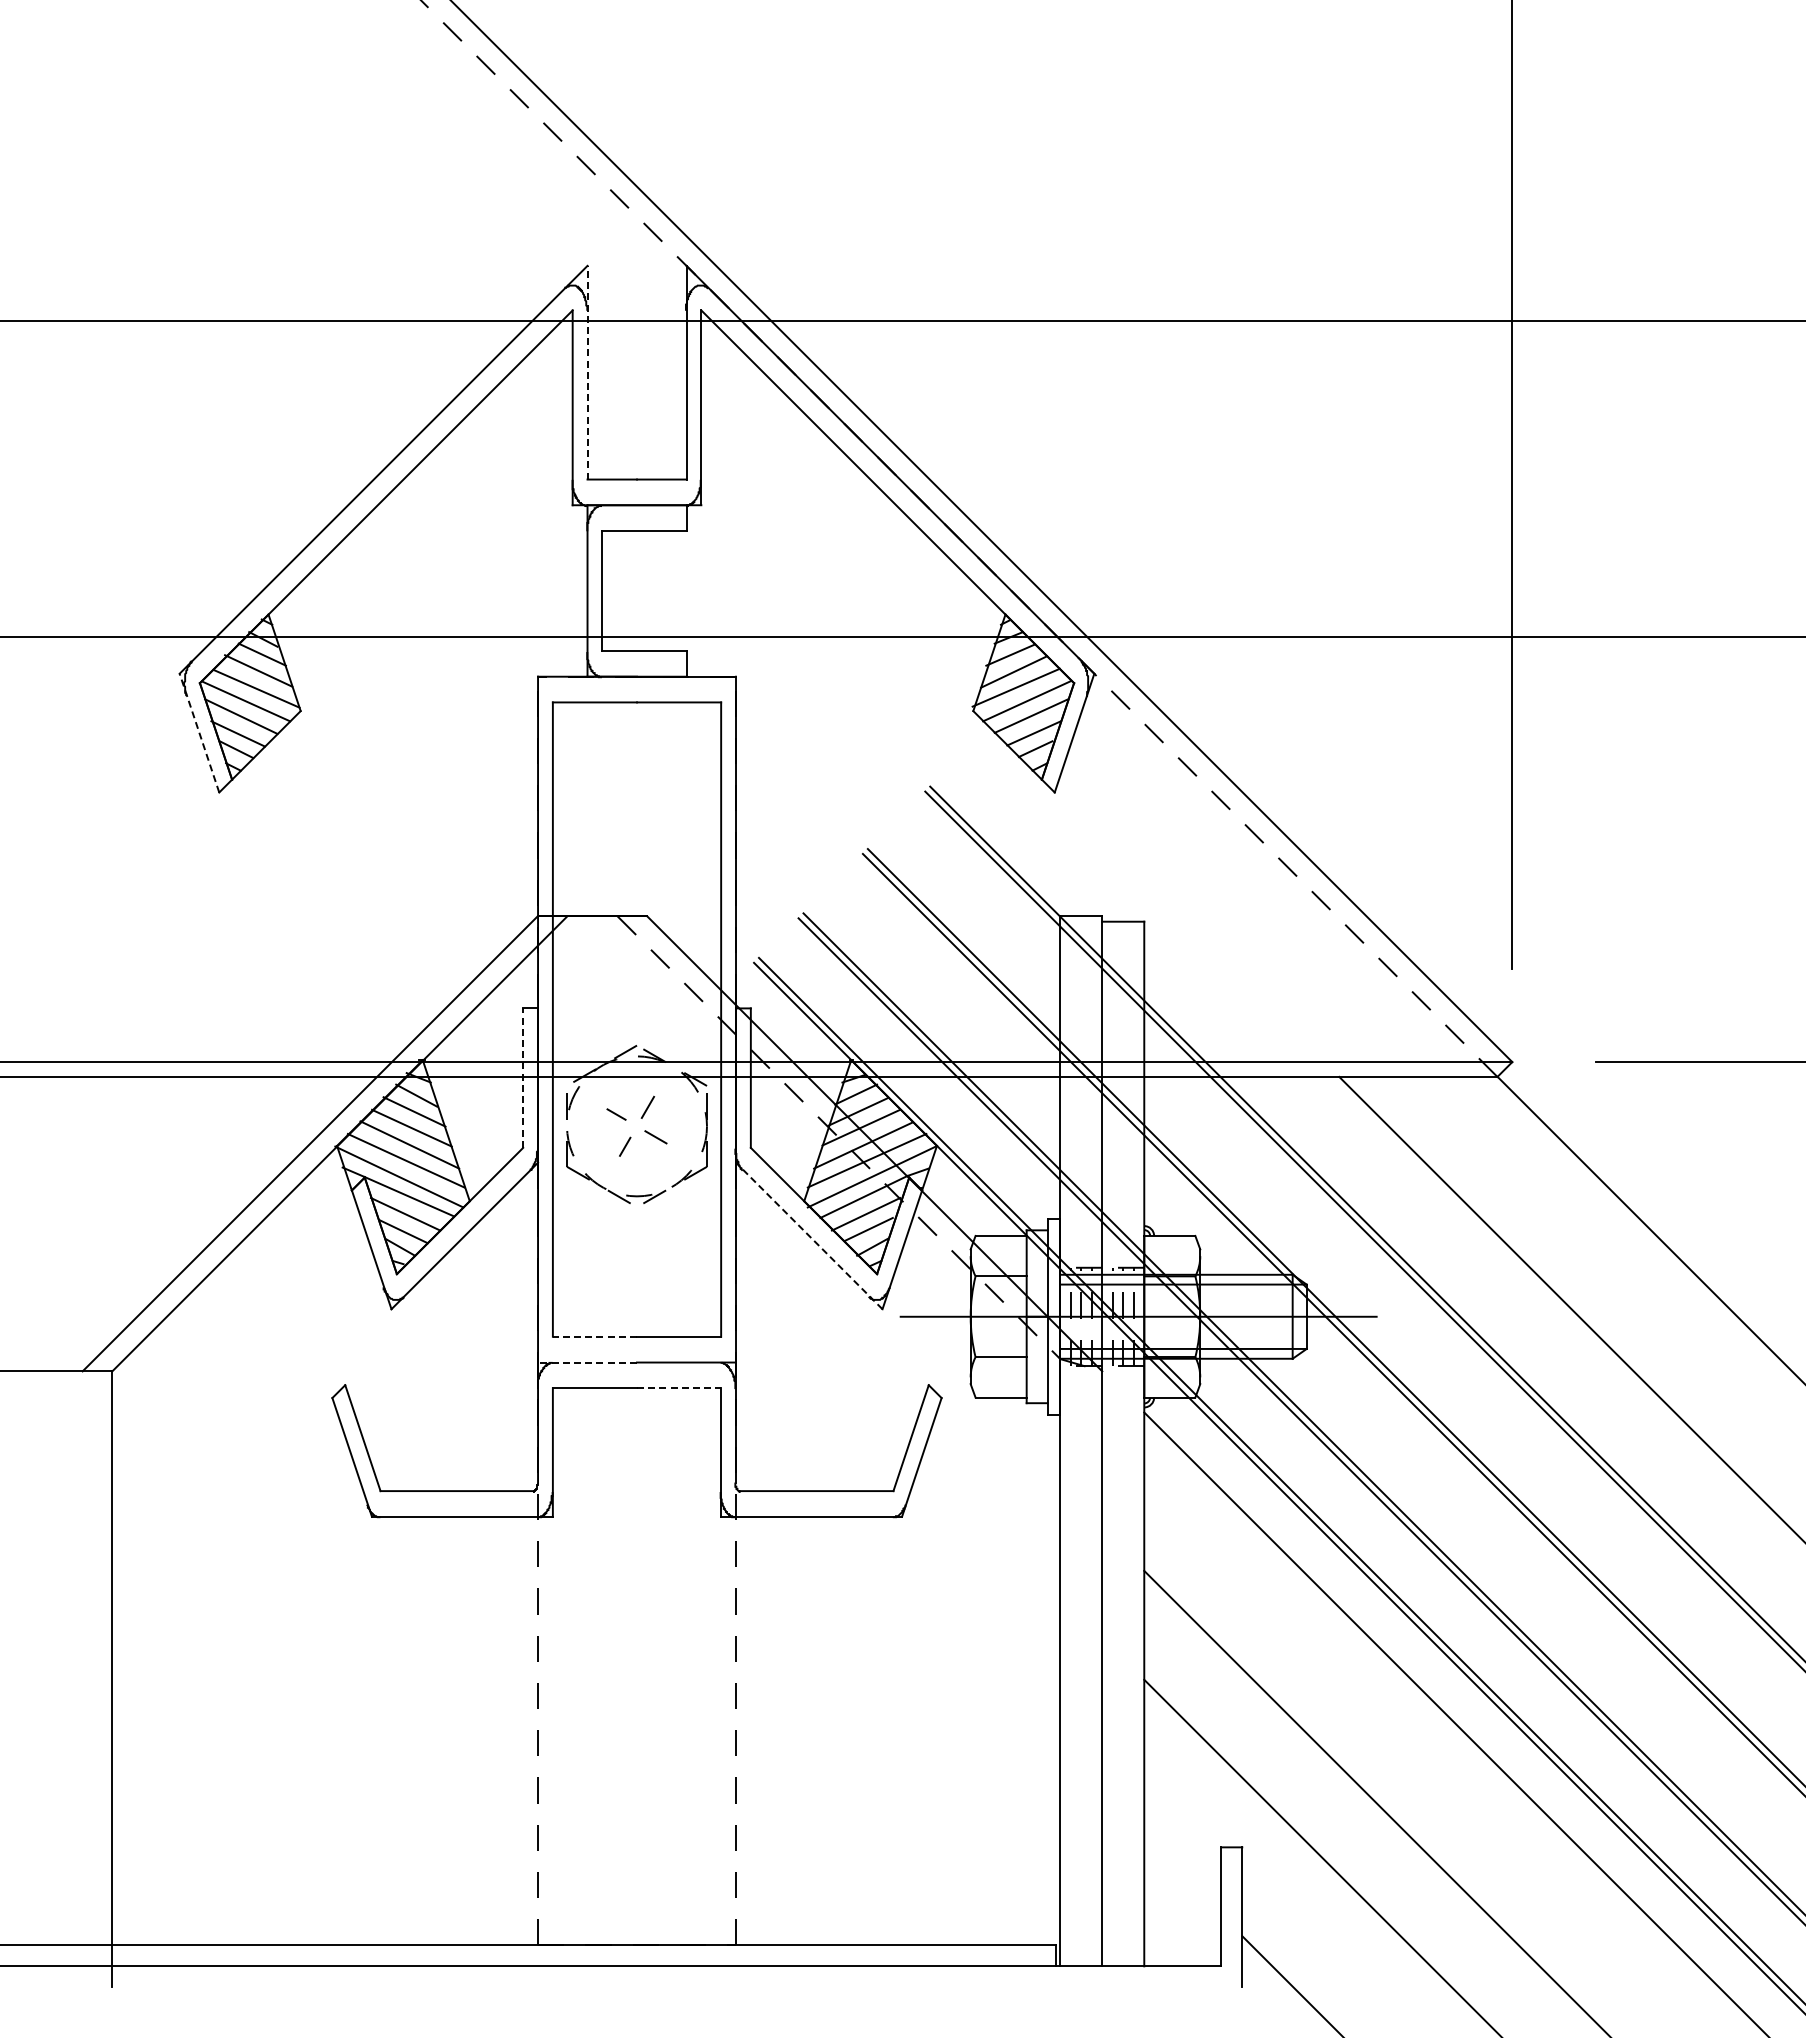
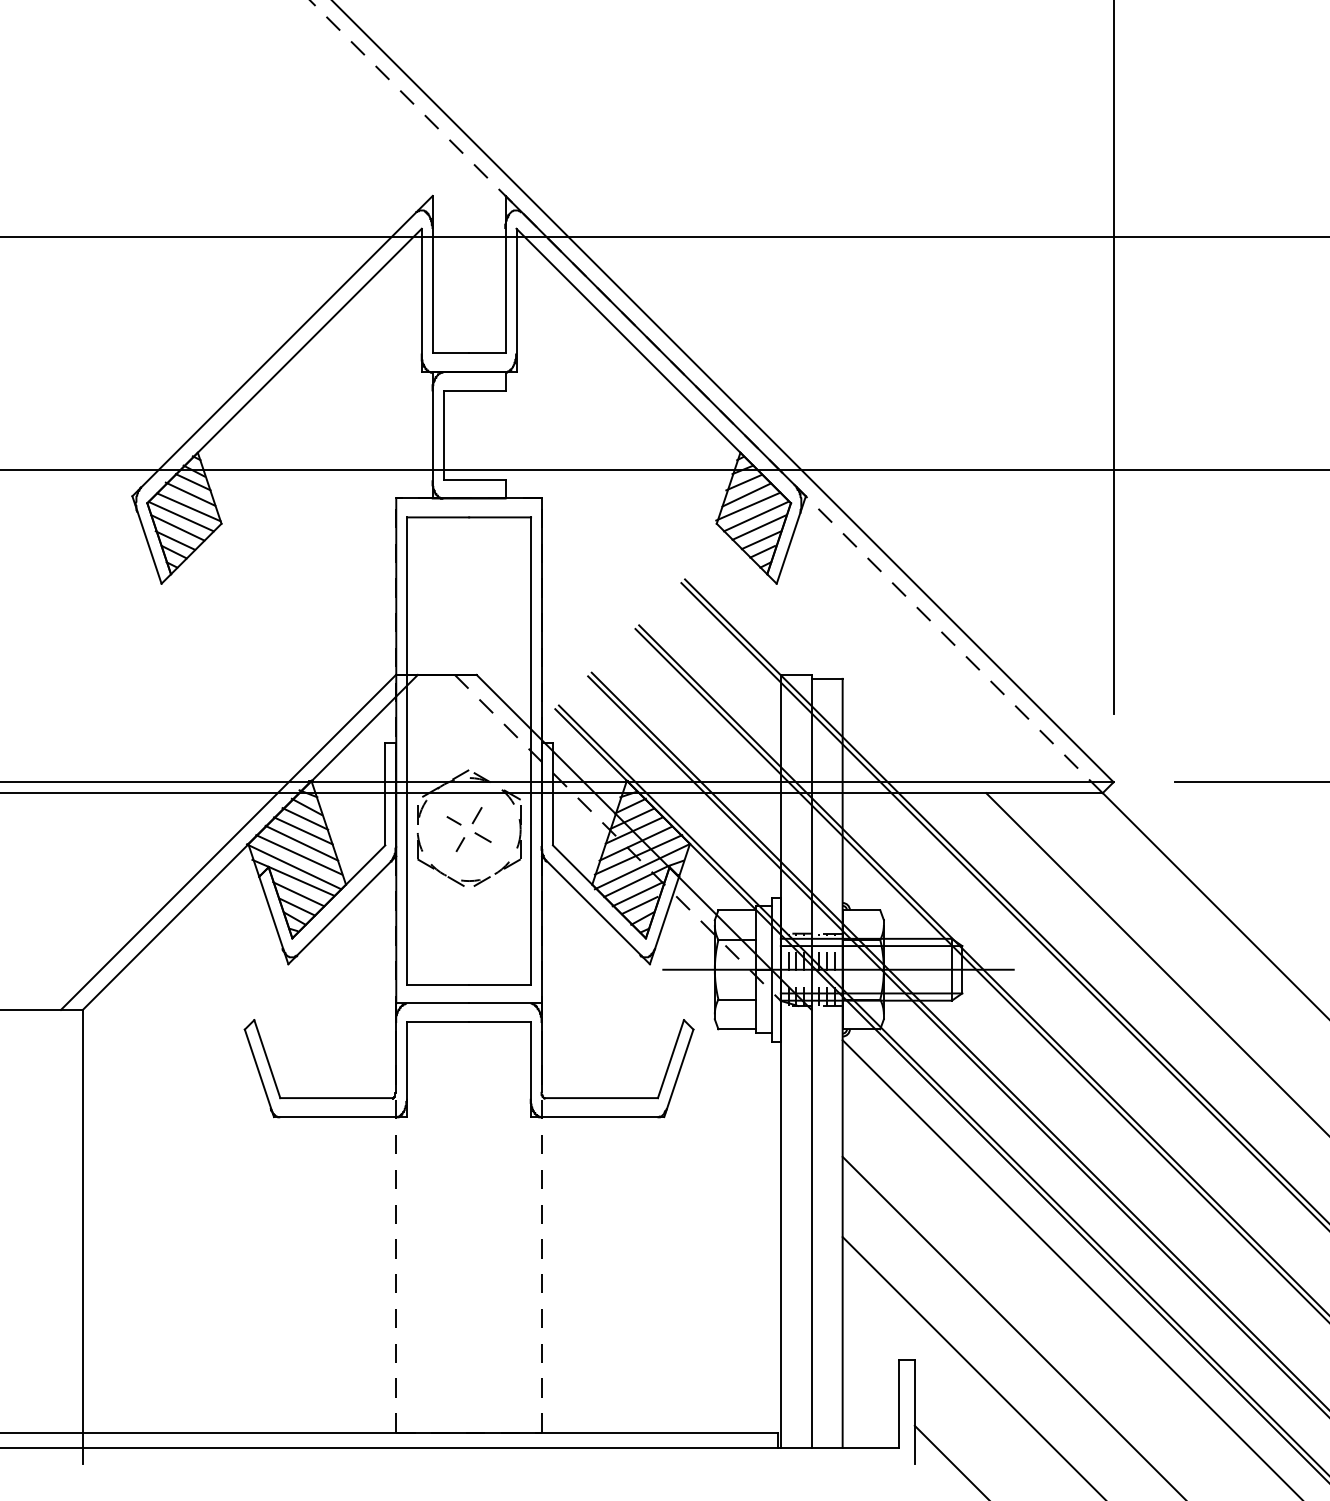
line: (587, 372) -> (432, 274), dashed -> solid
line: (199, 733) -> (147, 540), dashed -> solid
line: (523, 1078) -> (385, 794), dashed -> solid
line: (809, 1235) -> (596, 909), dashed -> solid
line: (594, 1336) -> (437, 984), dashed -> solid
line: (587, 1362) -> (432, 1003), dashed -> solid
line: (679, 1388) -> (500, 1022), dashed -> solid

